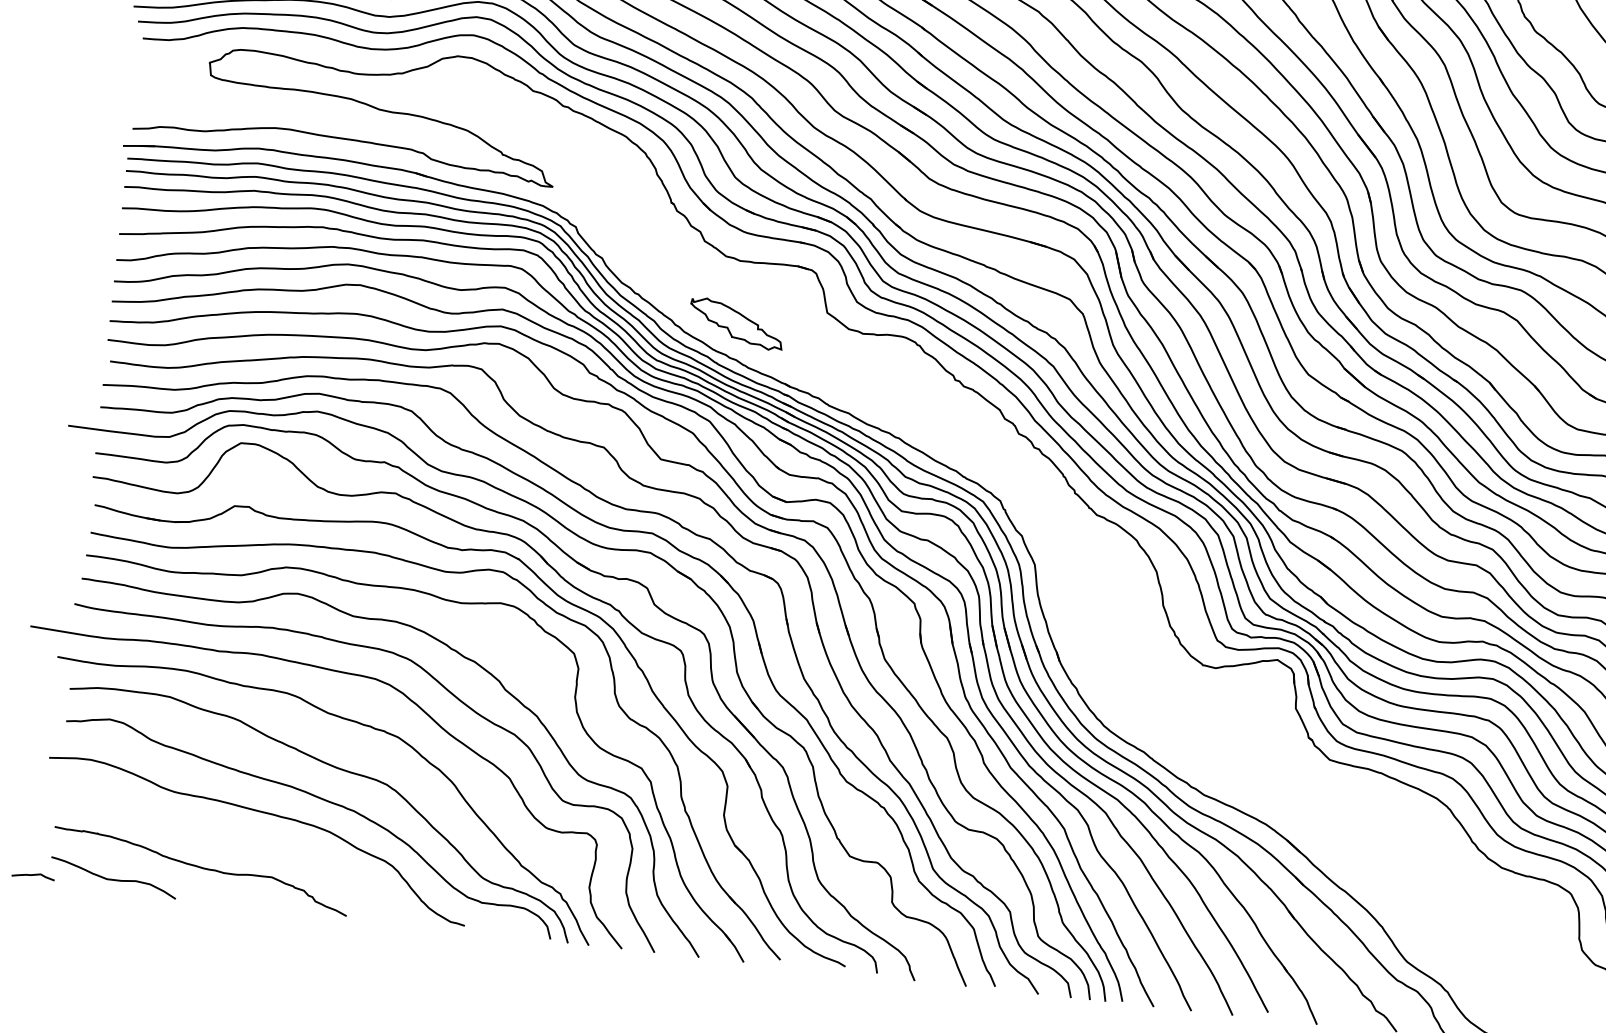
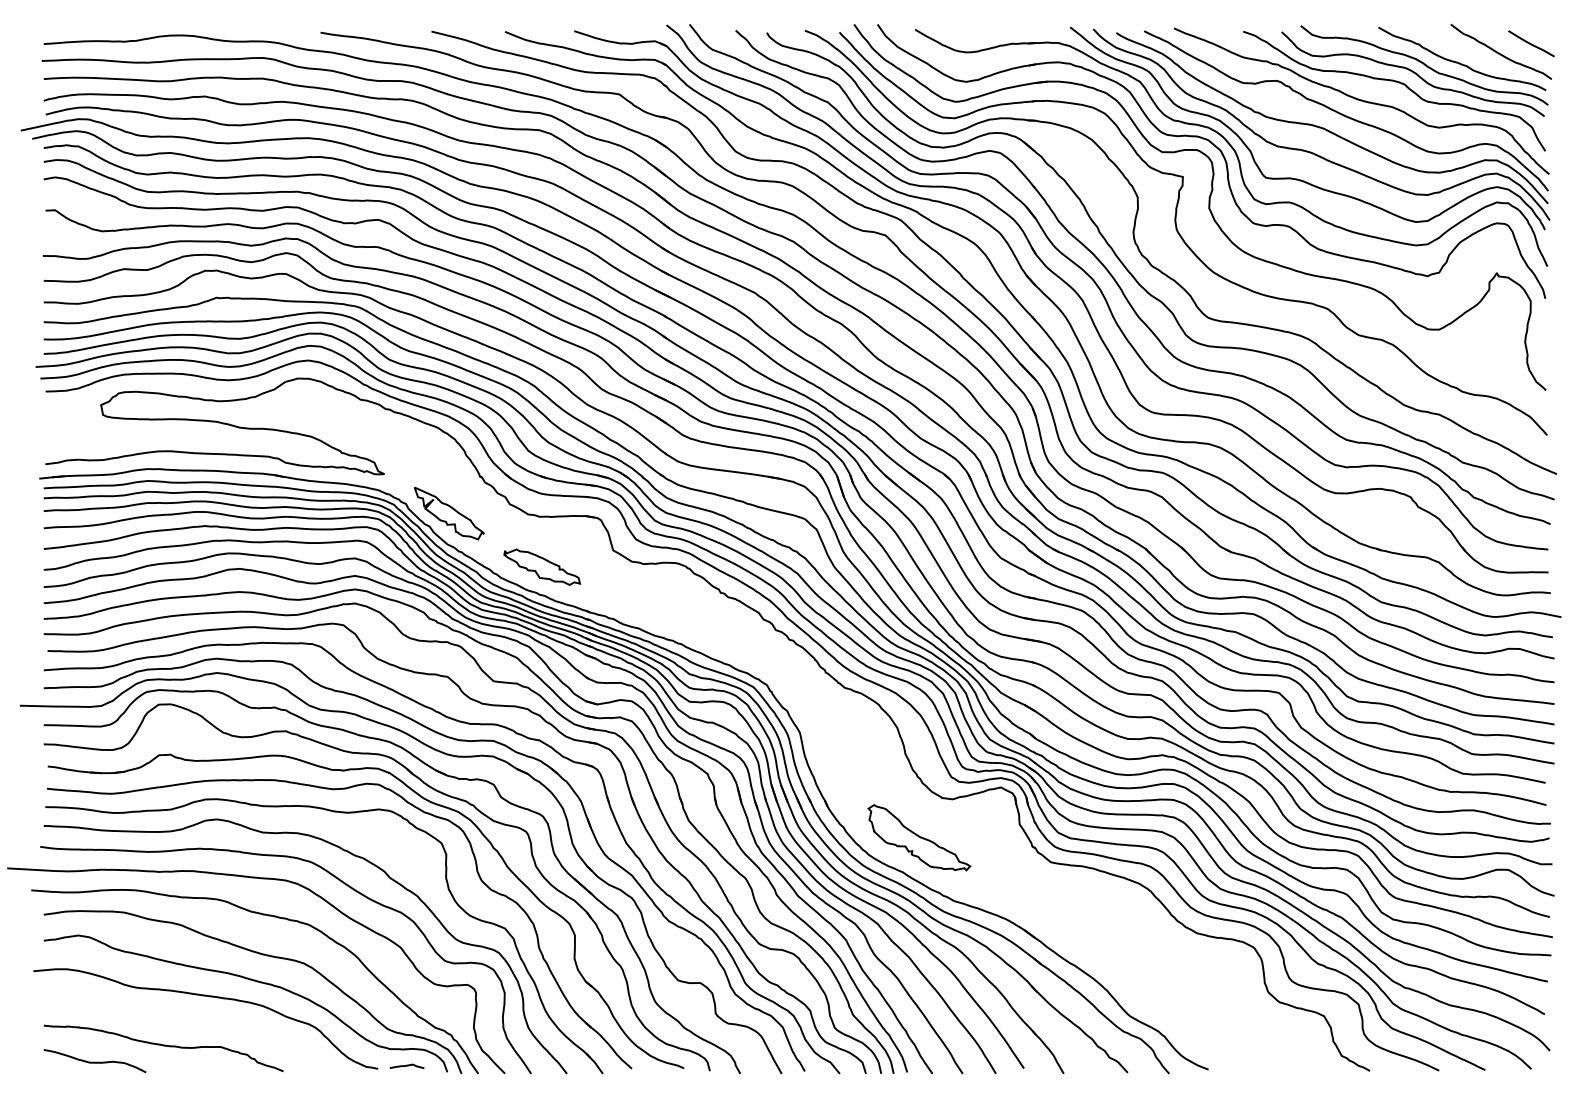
part: (628, 244) -> (449, 513), added
part: (1169, 711) -> (919, 837), added
curve: (32, 875) -> (406, 1066), moved

